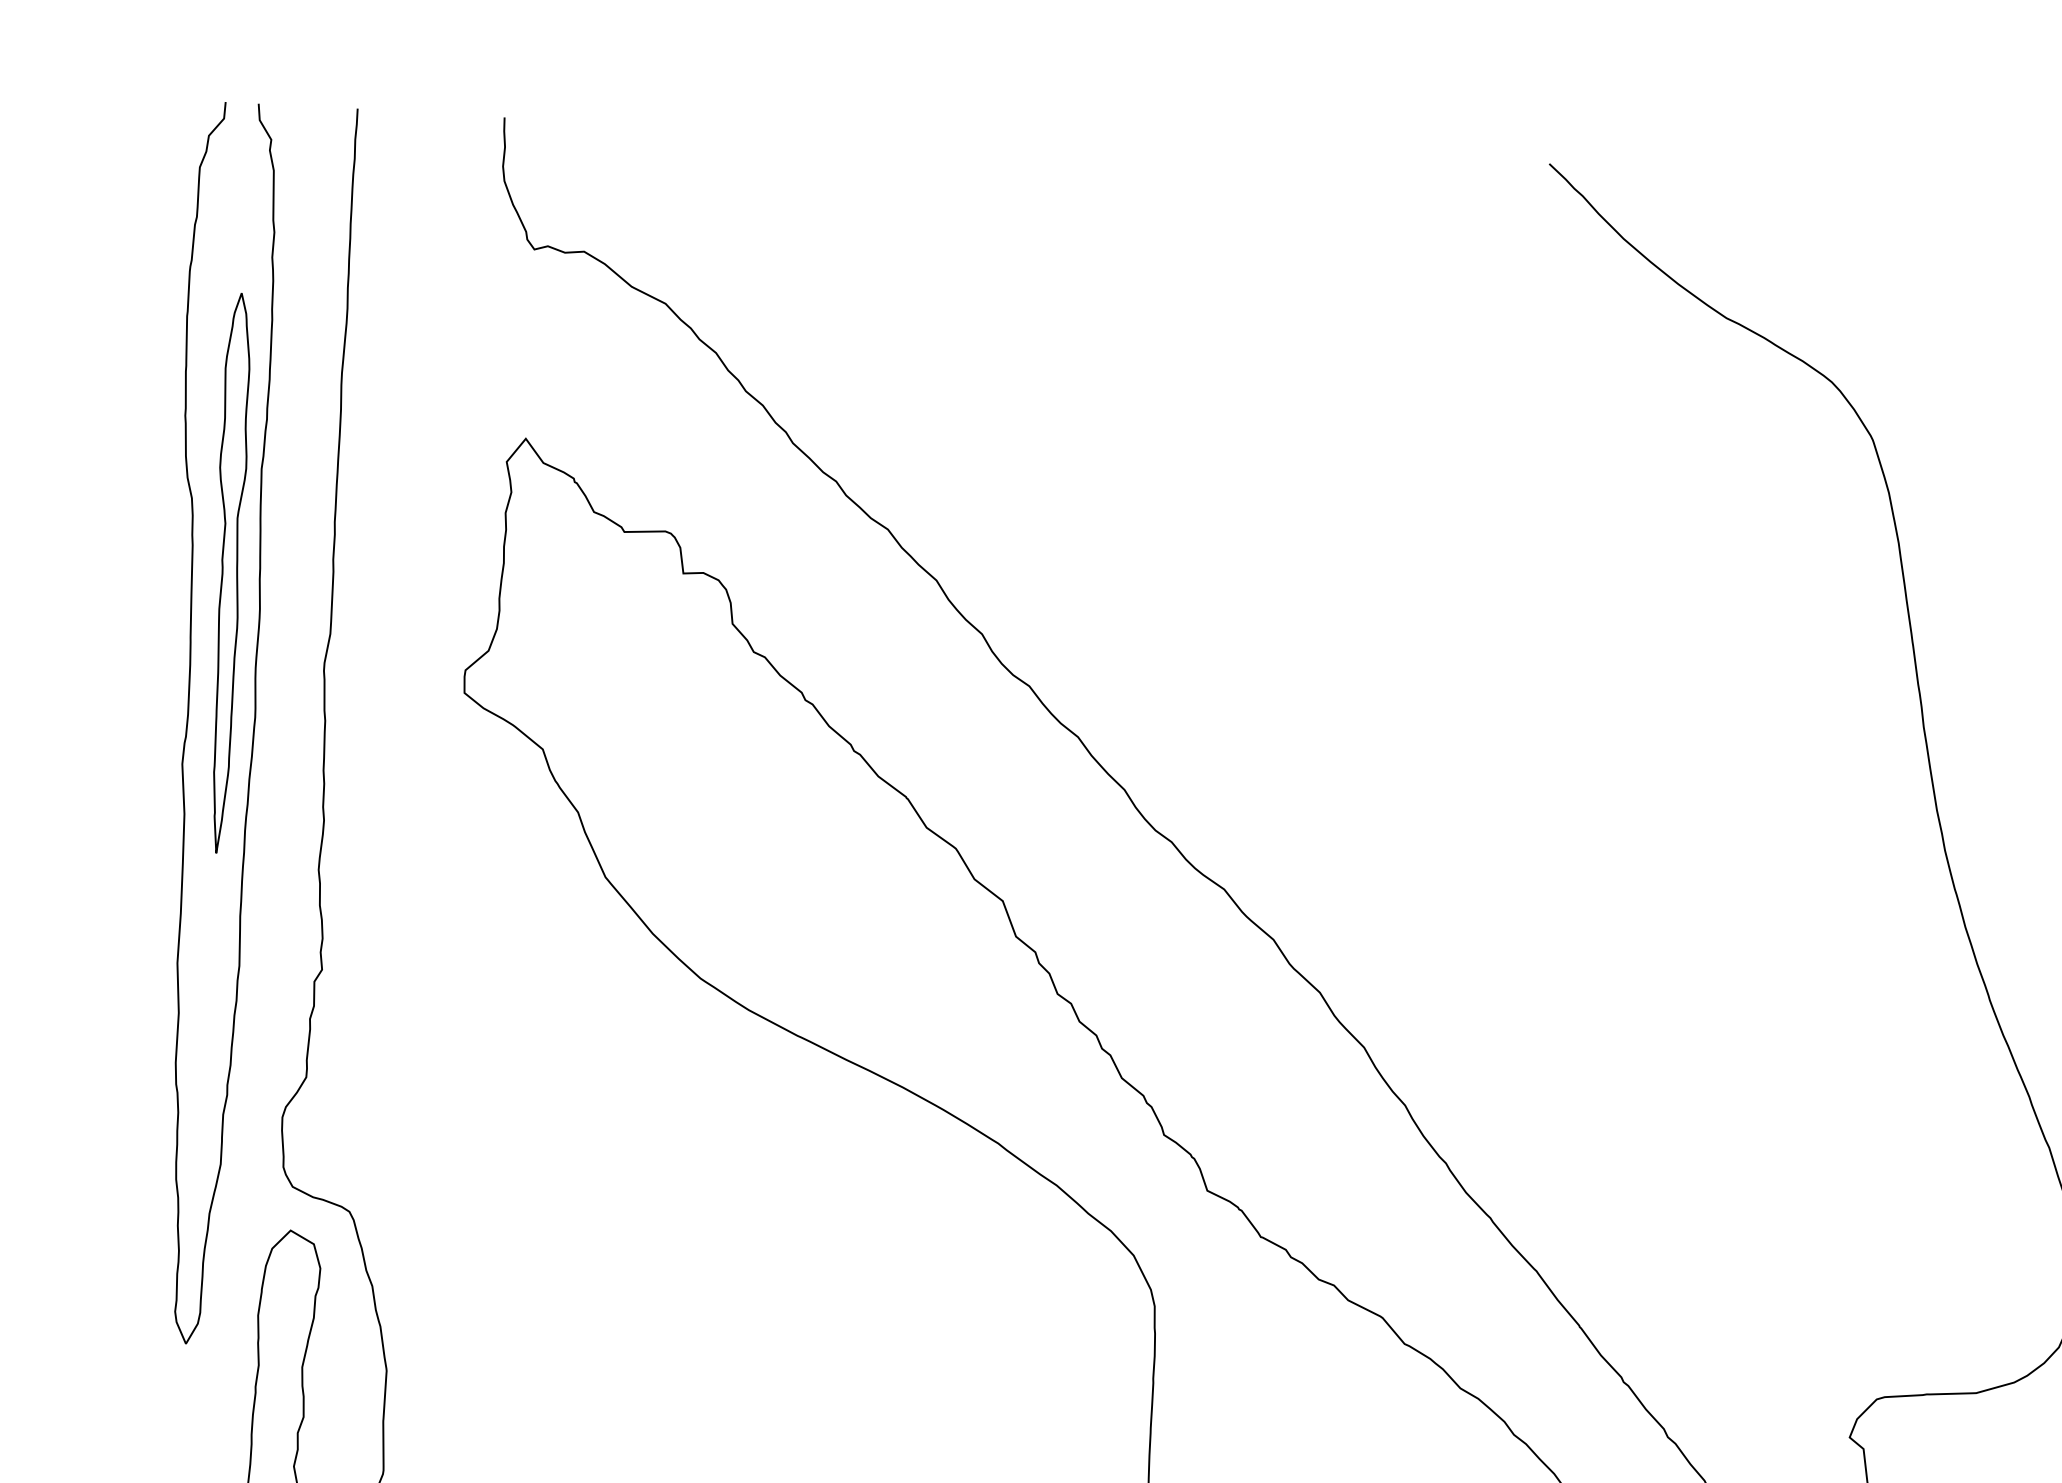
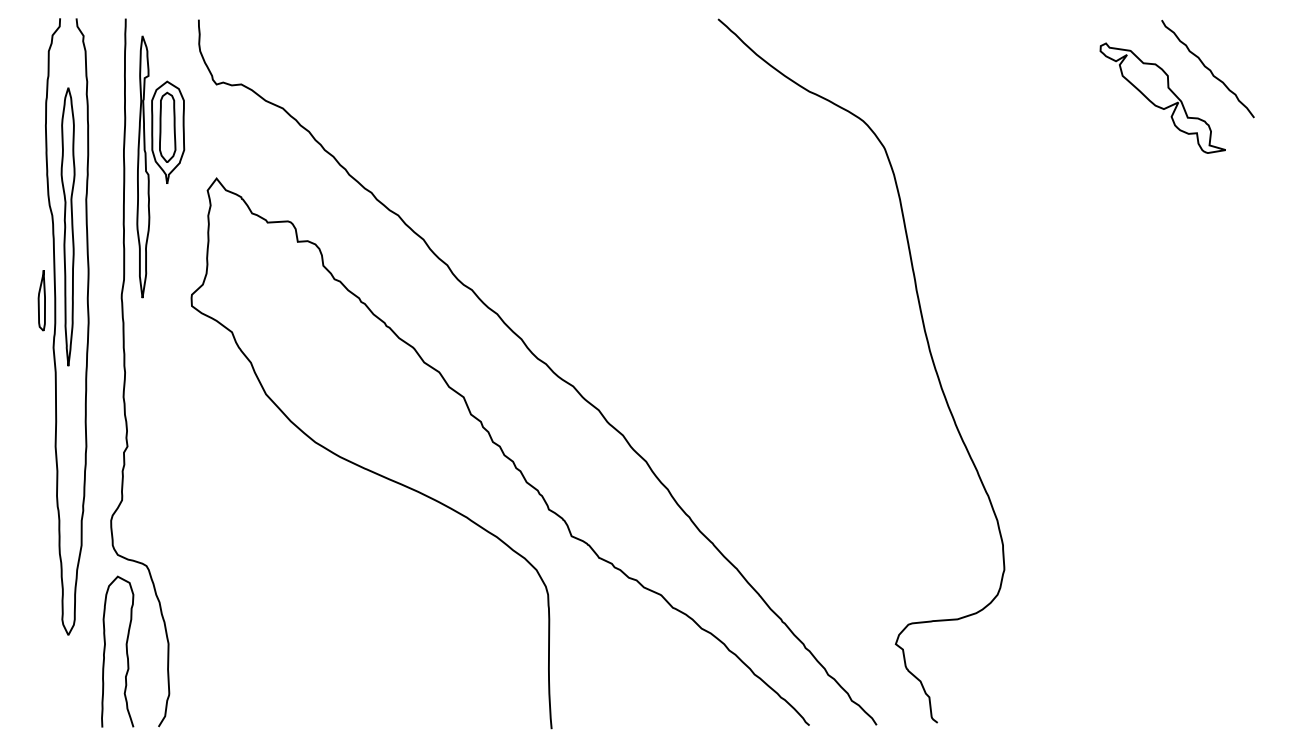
part: (414, 409) -> (160, 166), added
part: (227, 572) -> (67, 226), moved
part: (162, 668) -> (41, 300), added

